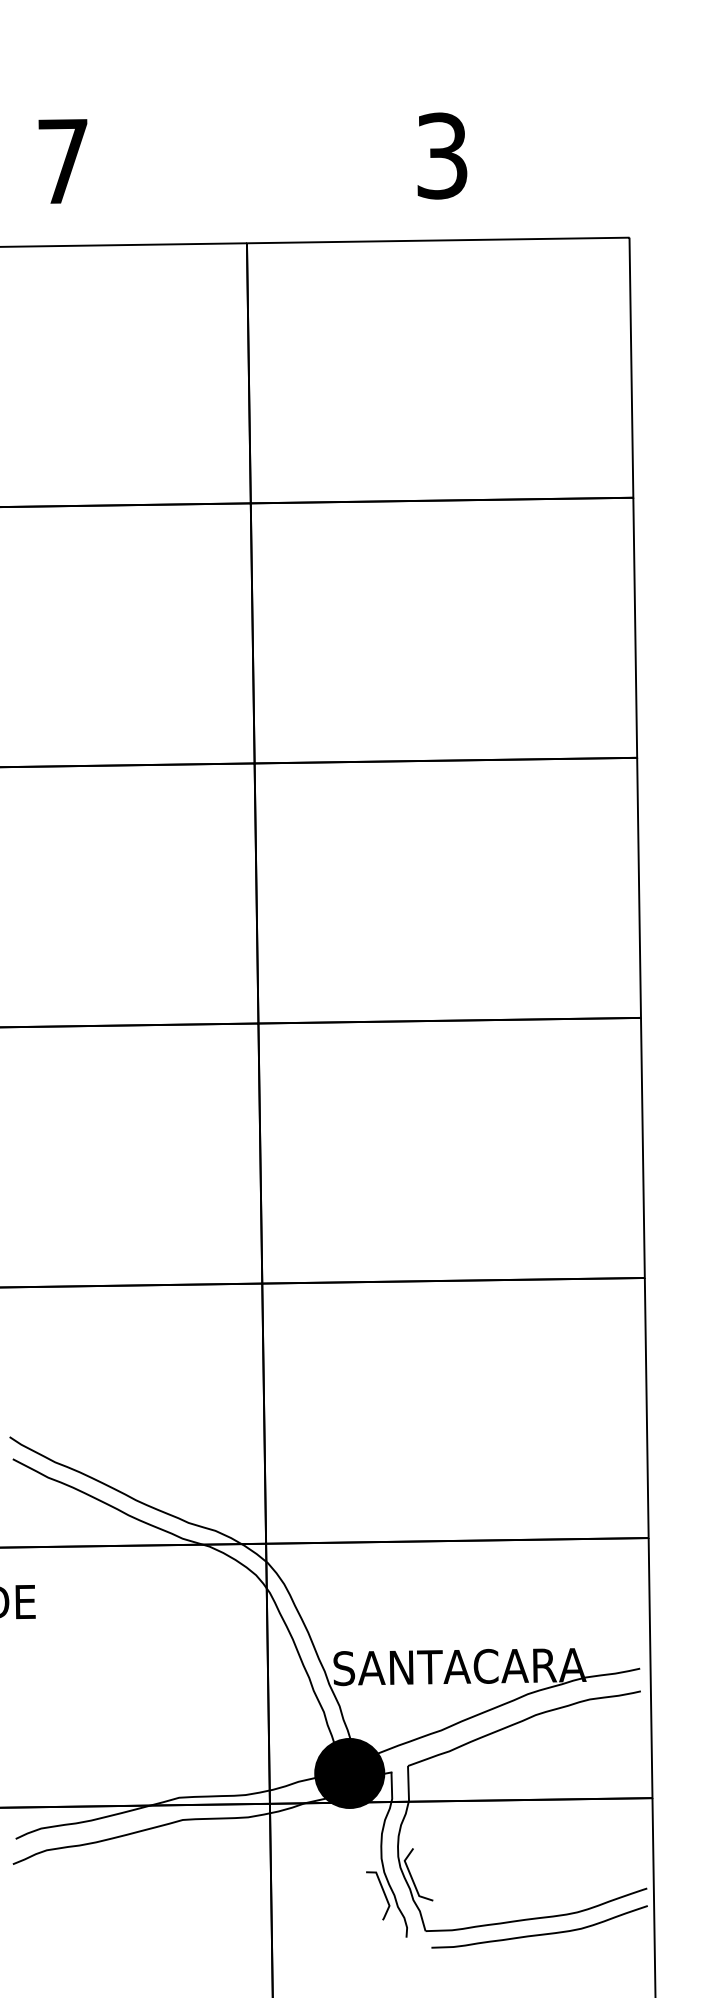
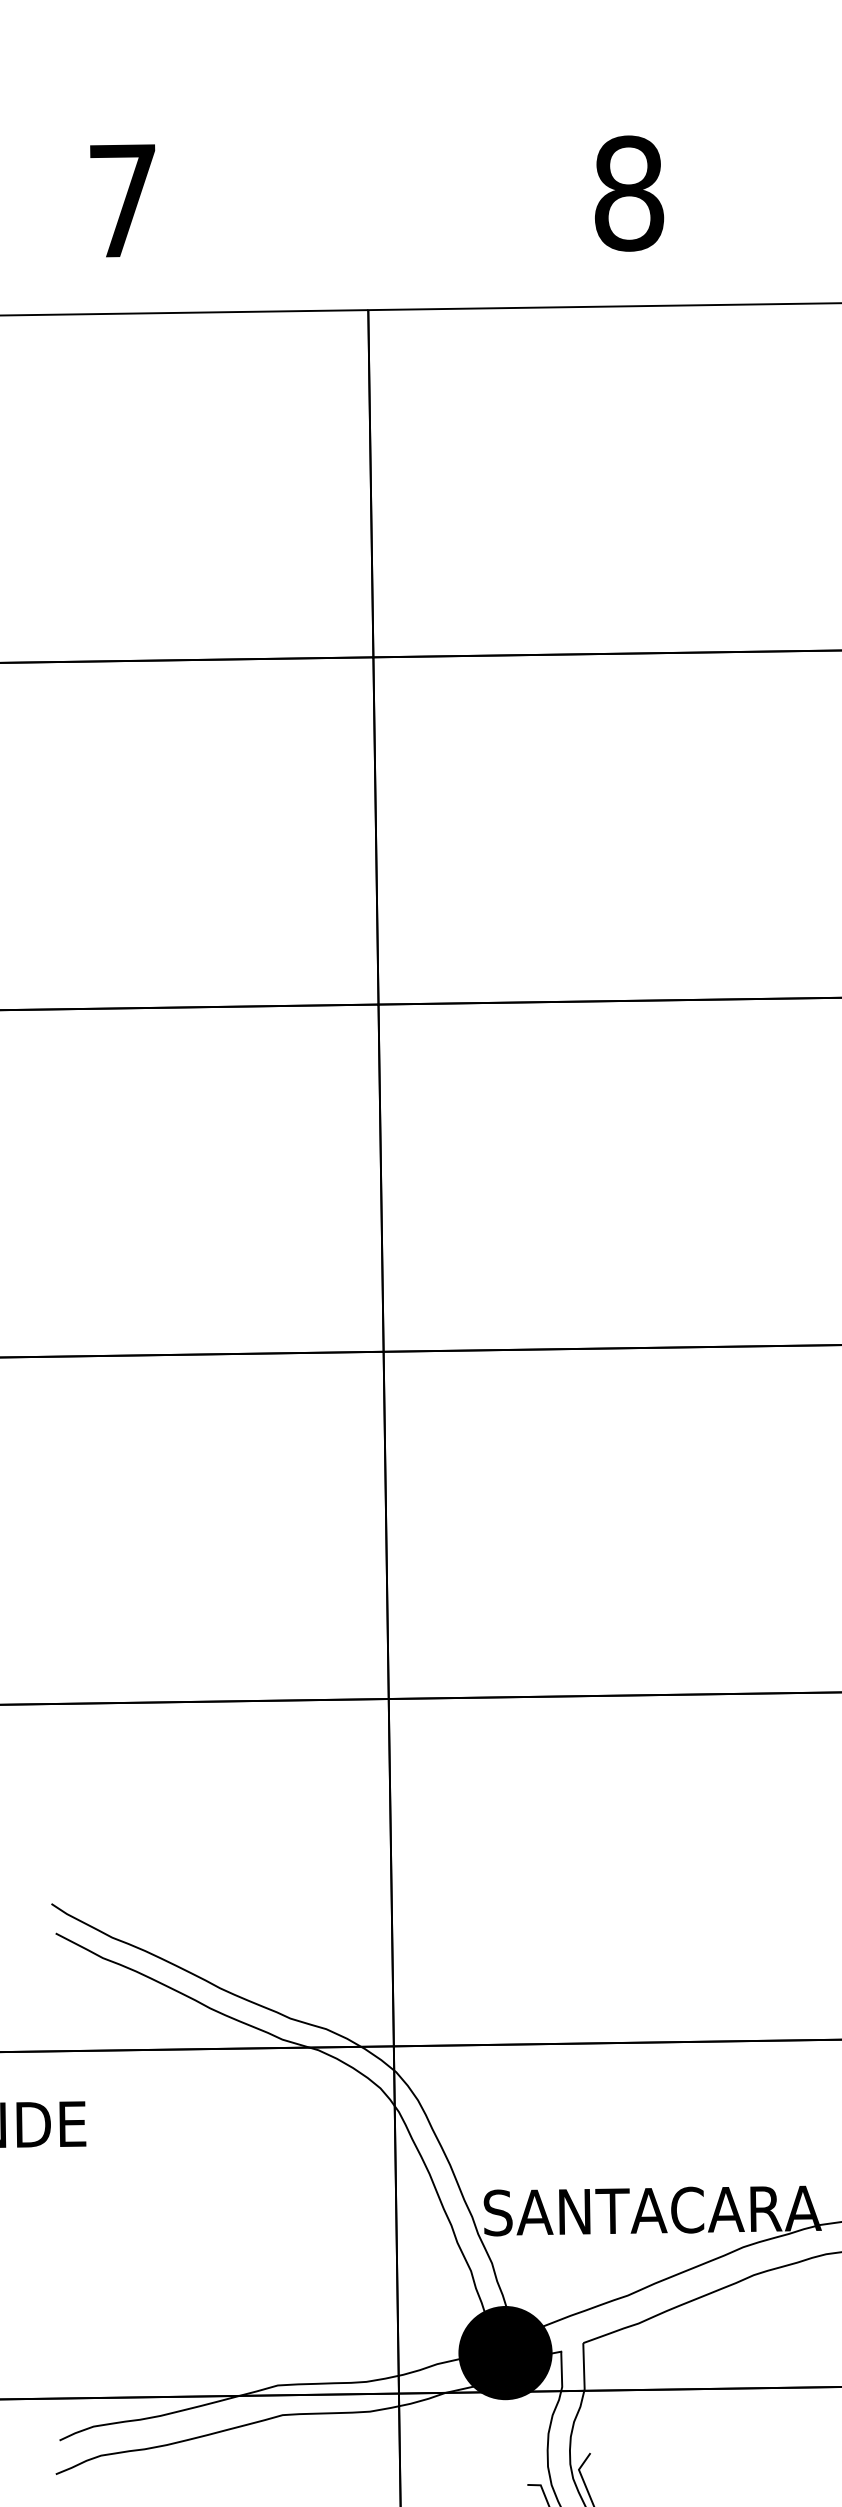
text: (442, 155) -> (629, 192), 3 -> 8

